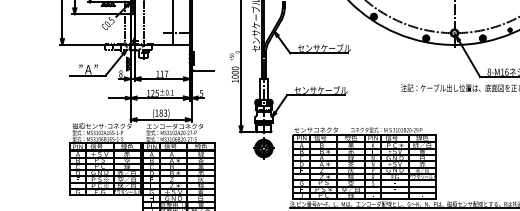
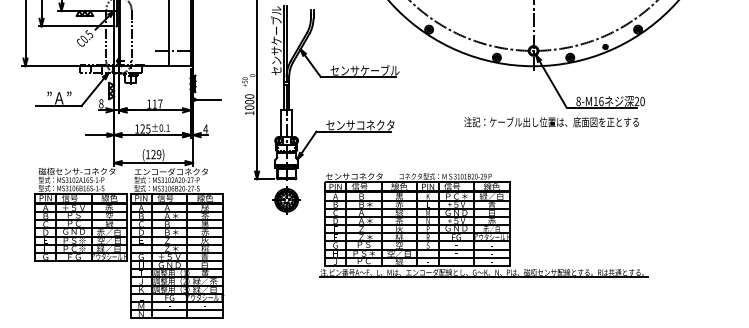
text: (332, 89) -> (375, 124), センサケーブル -> センサコネクタ
text: (201, 93) -> (205, 128), 5 -> 4
text: (163, 113) -> (156, 154), (183) -> (129)

